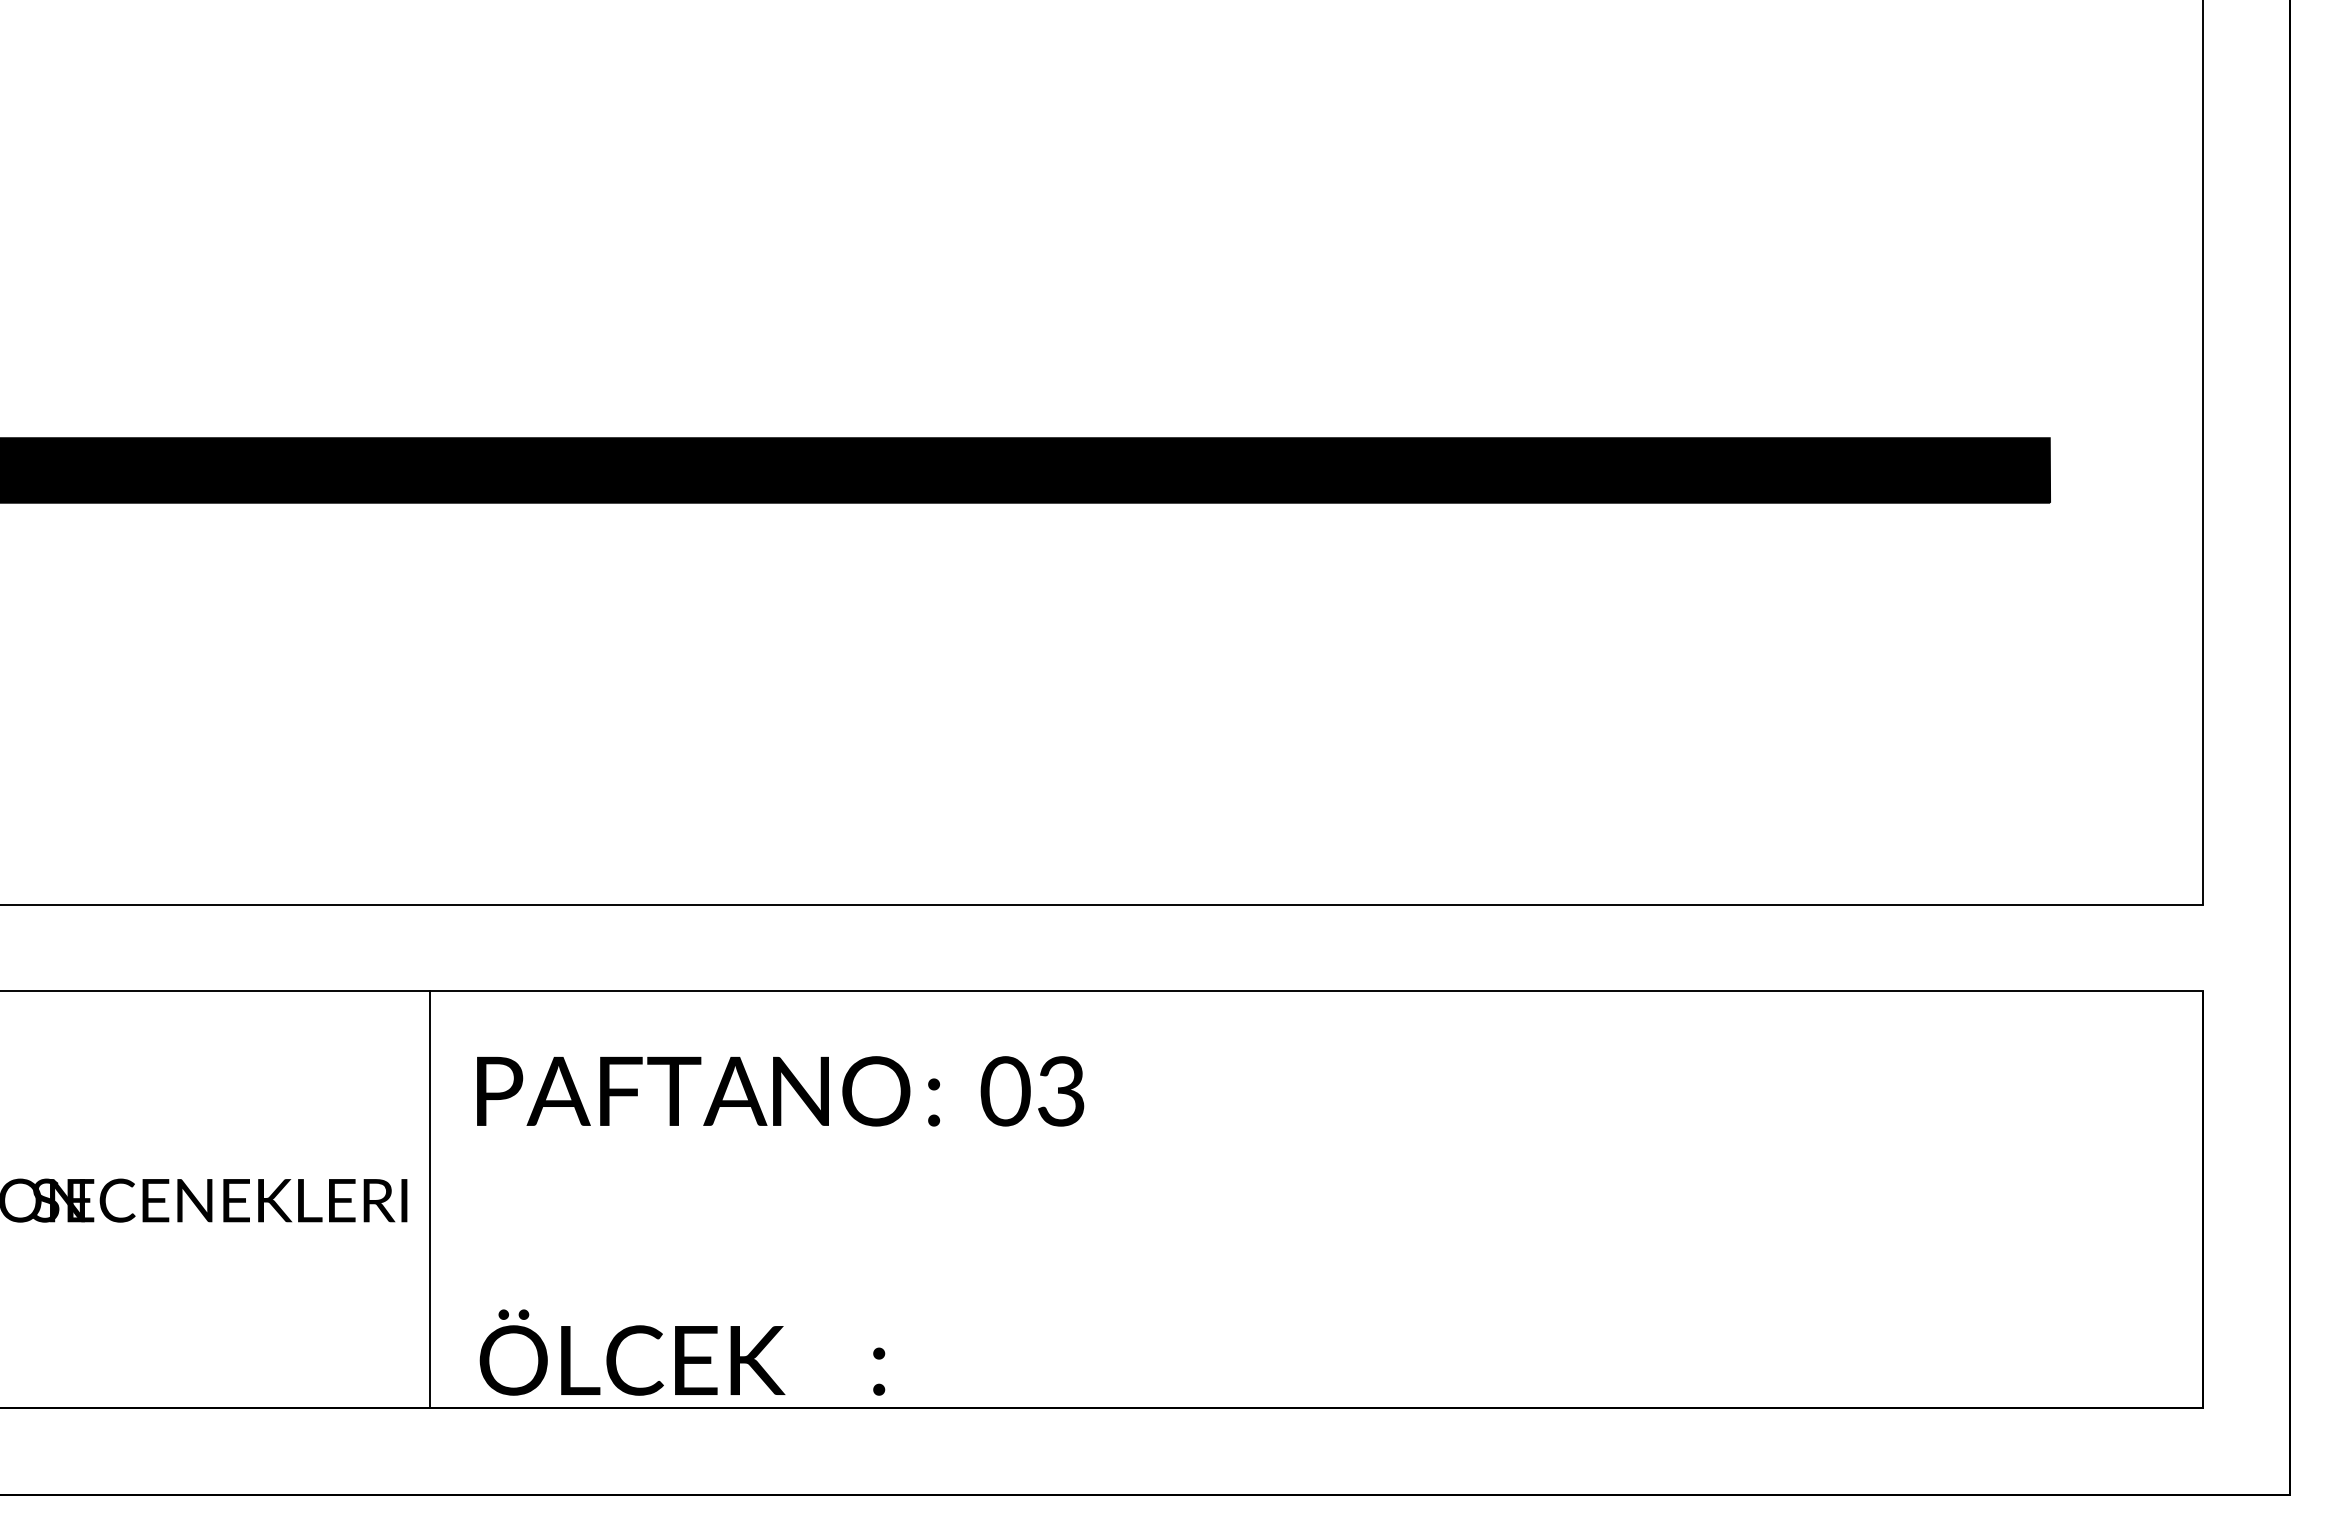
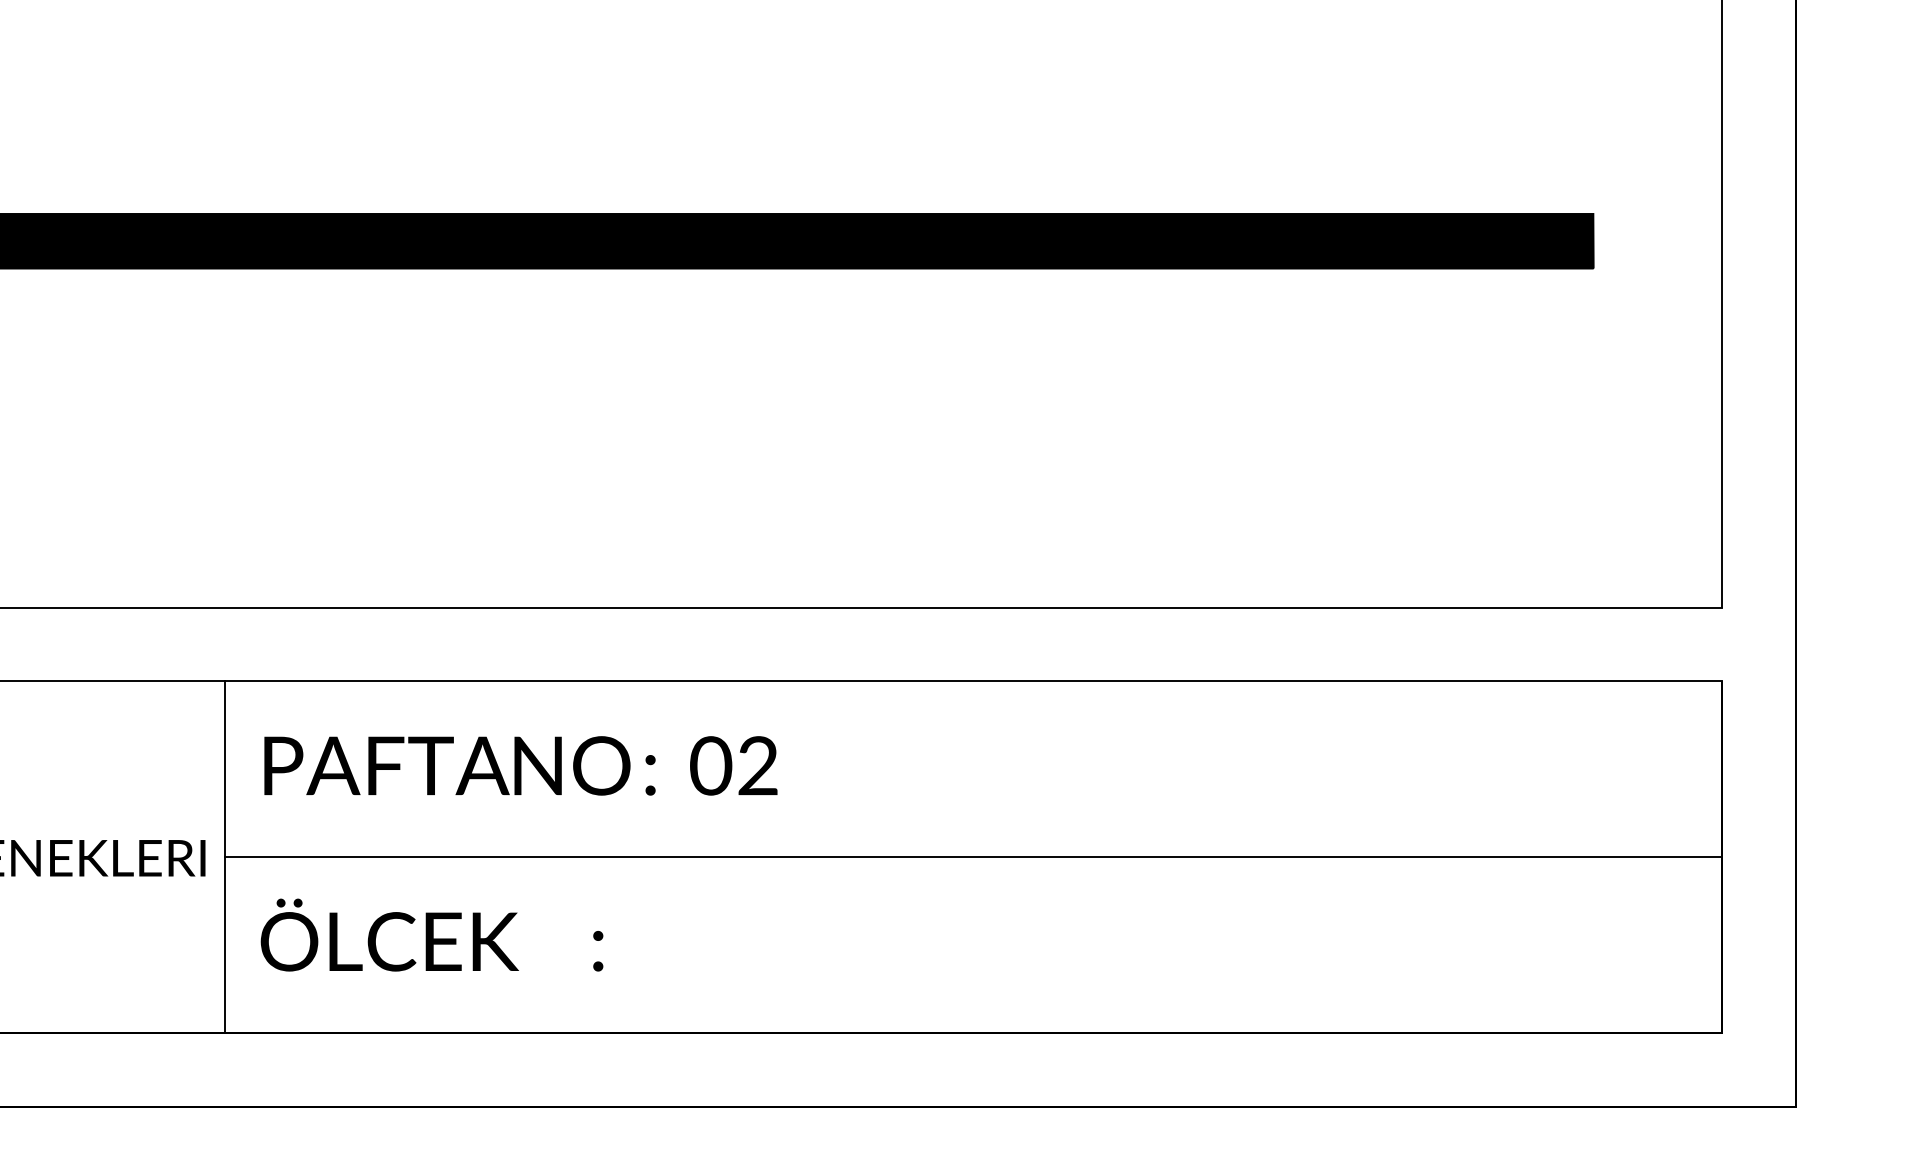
text: (1061, 1091) -> (758, 766), 03 -> 02
line: (1316, 1199) -> (973, 857), added
text: (682, 1352) -> (432, 935), moved

